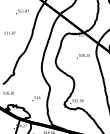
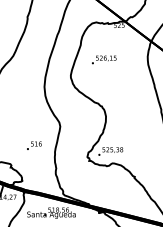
text: (83, 56) -> (104, 60), moved

